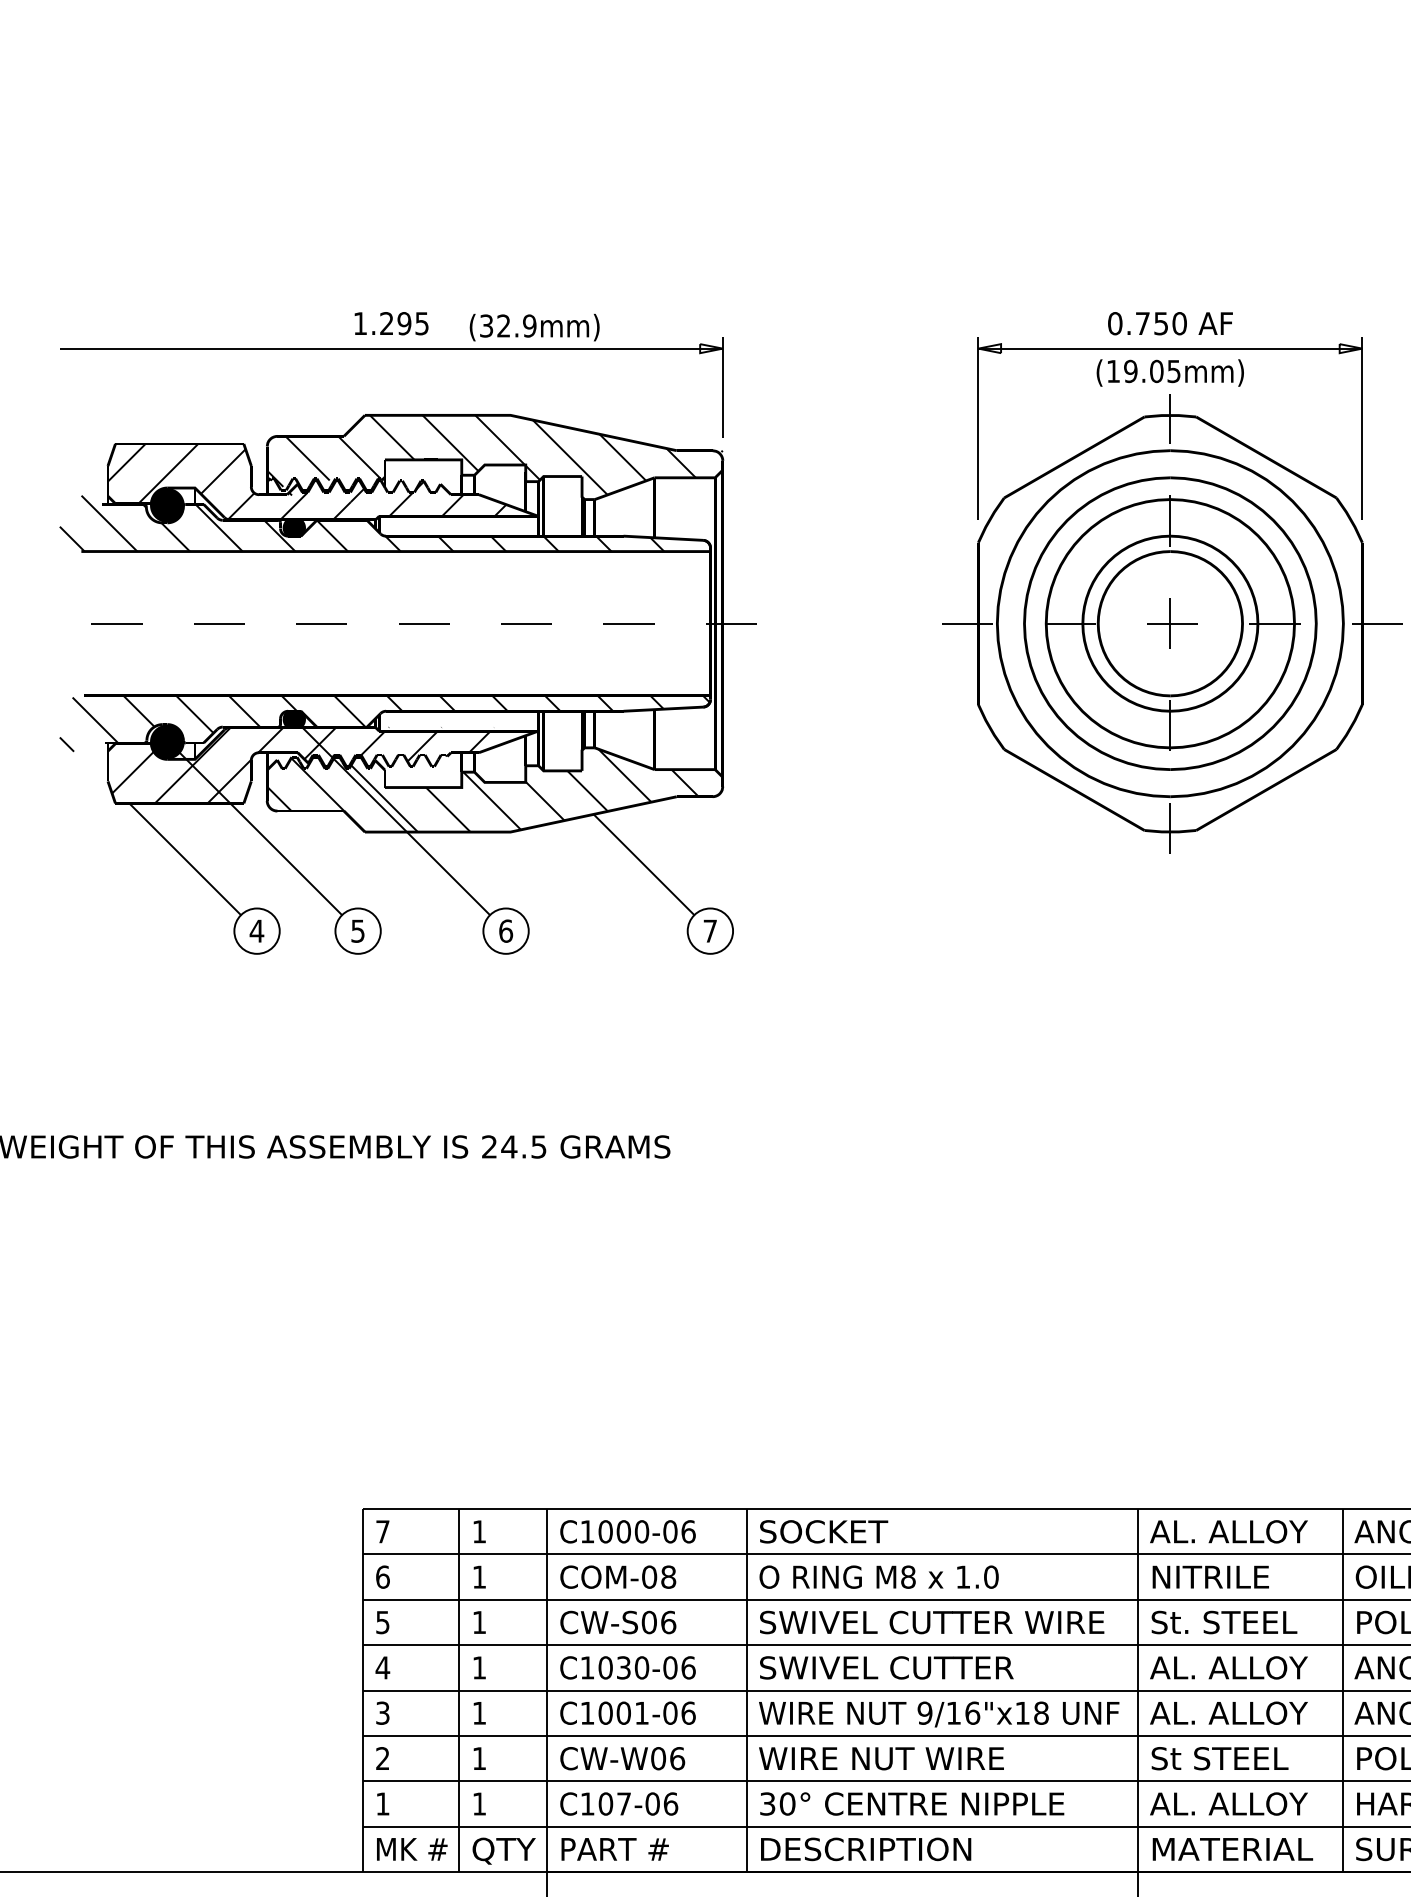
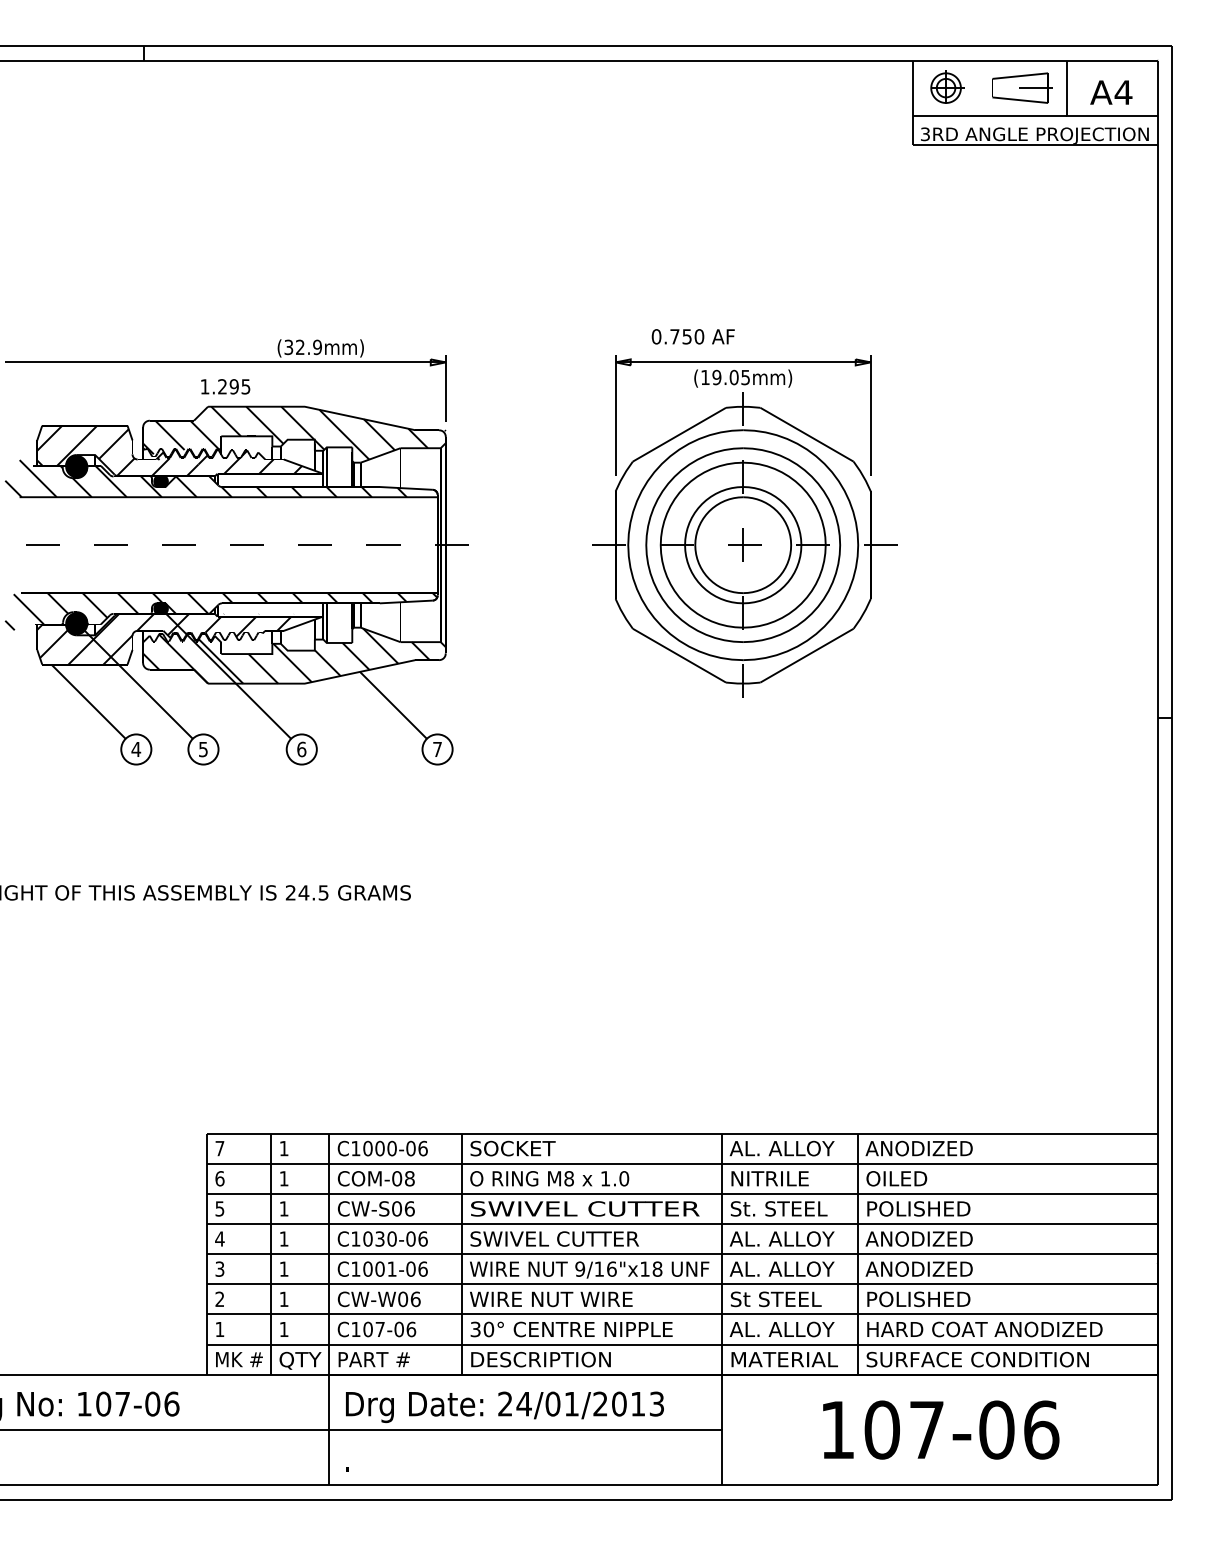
text: (391, 323) -> (225, 386), moved
text: (1169, 323) -> (692, 336), moved
text: (931, 1621) -> (584, 1208), SWIVEL CUTTER WIRE -> SWIVEL CUTTER

